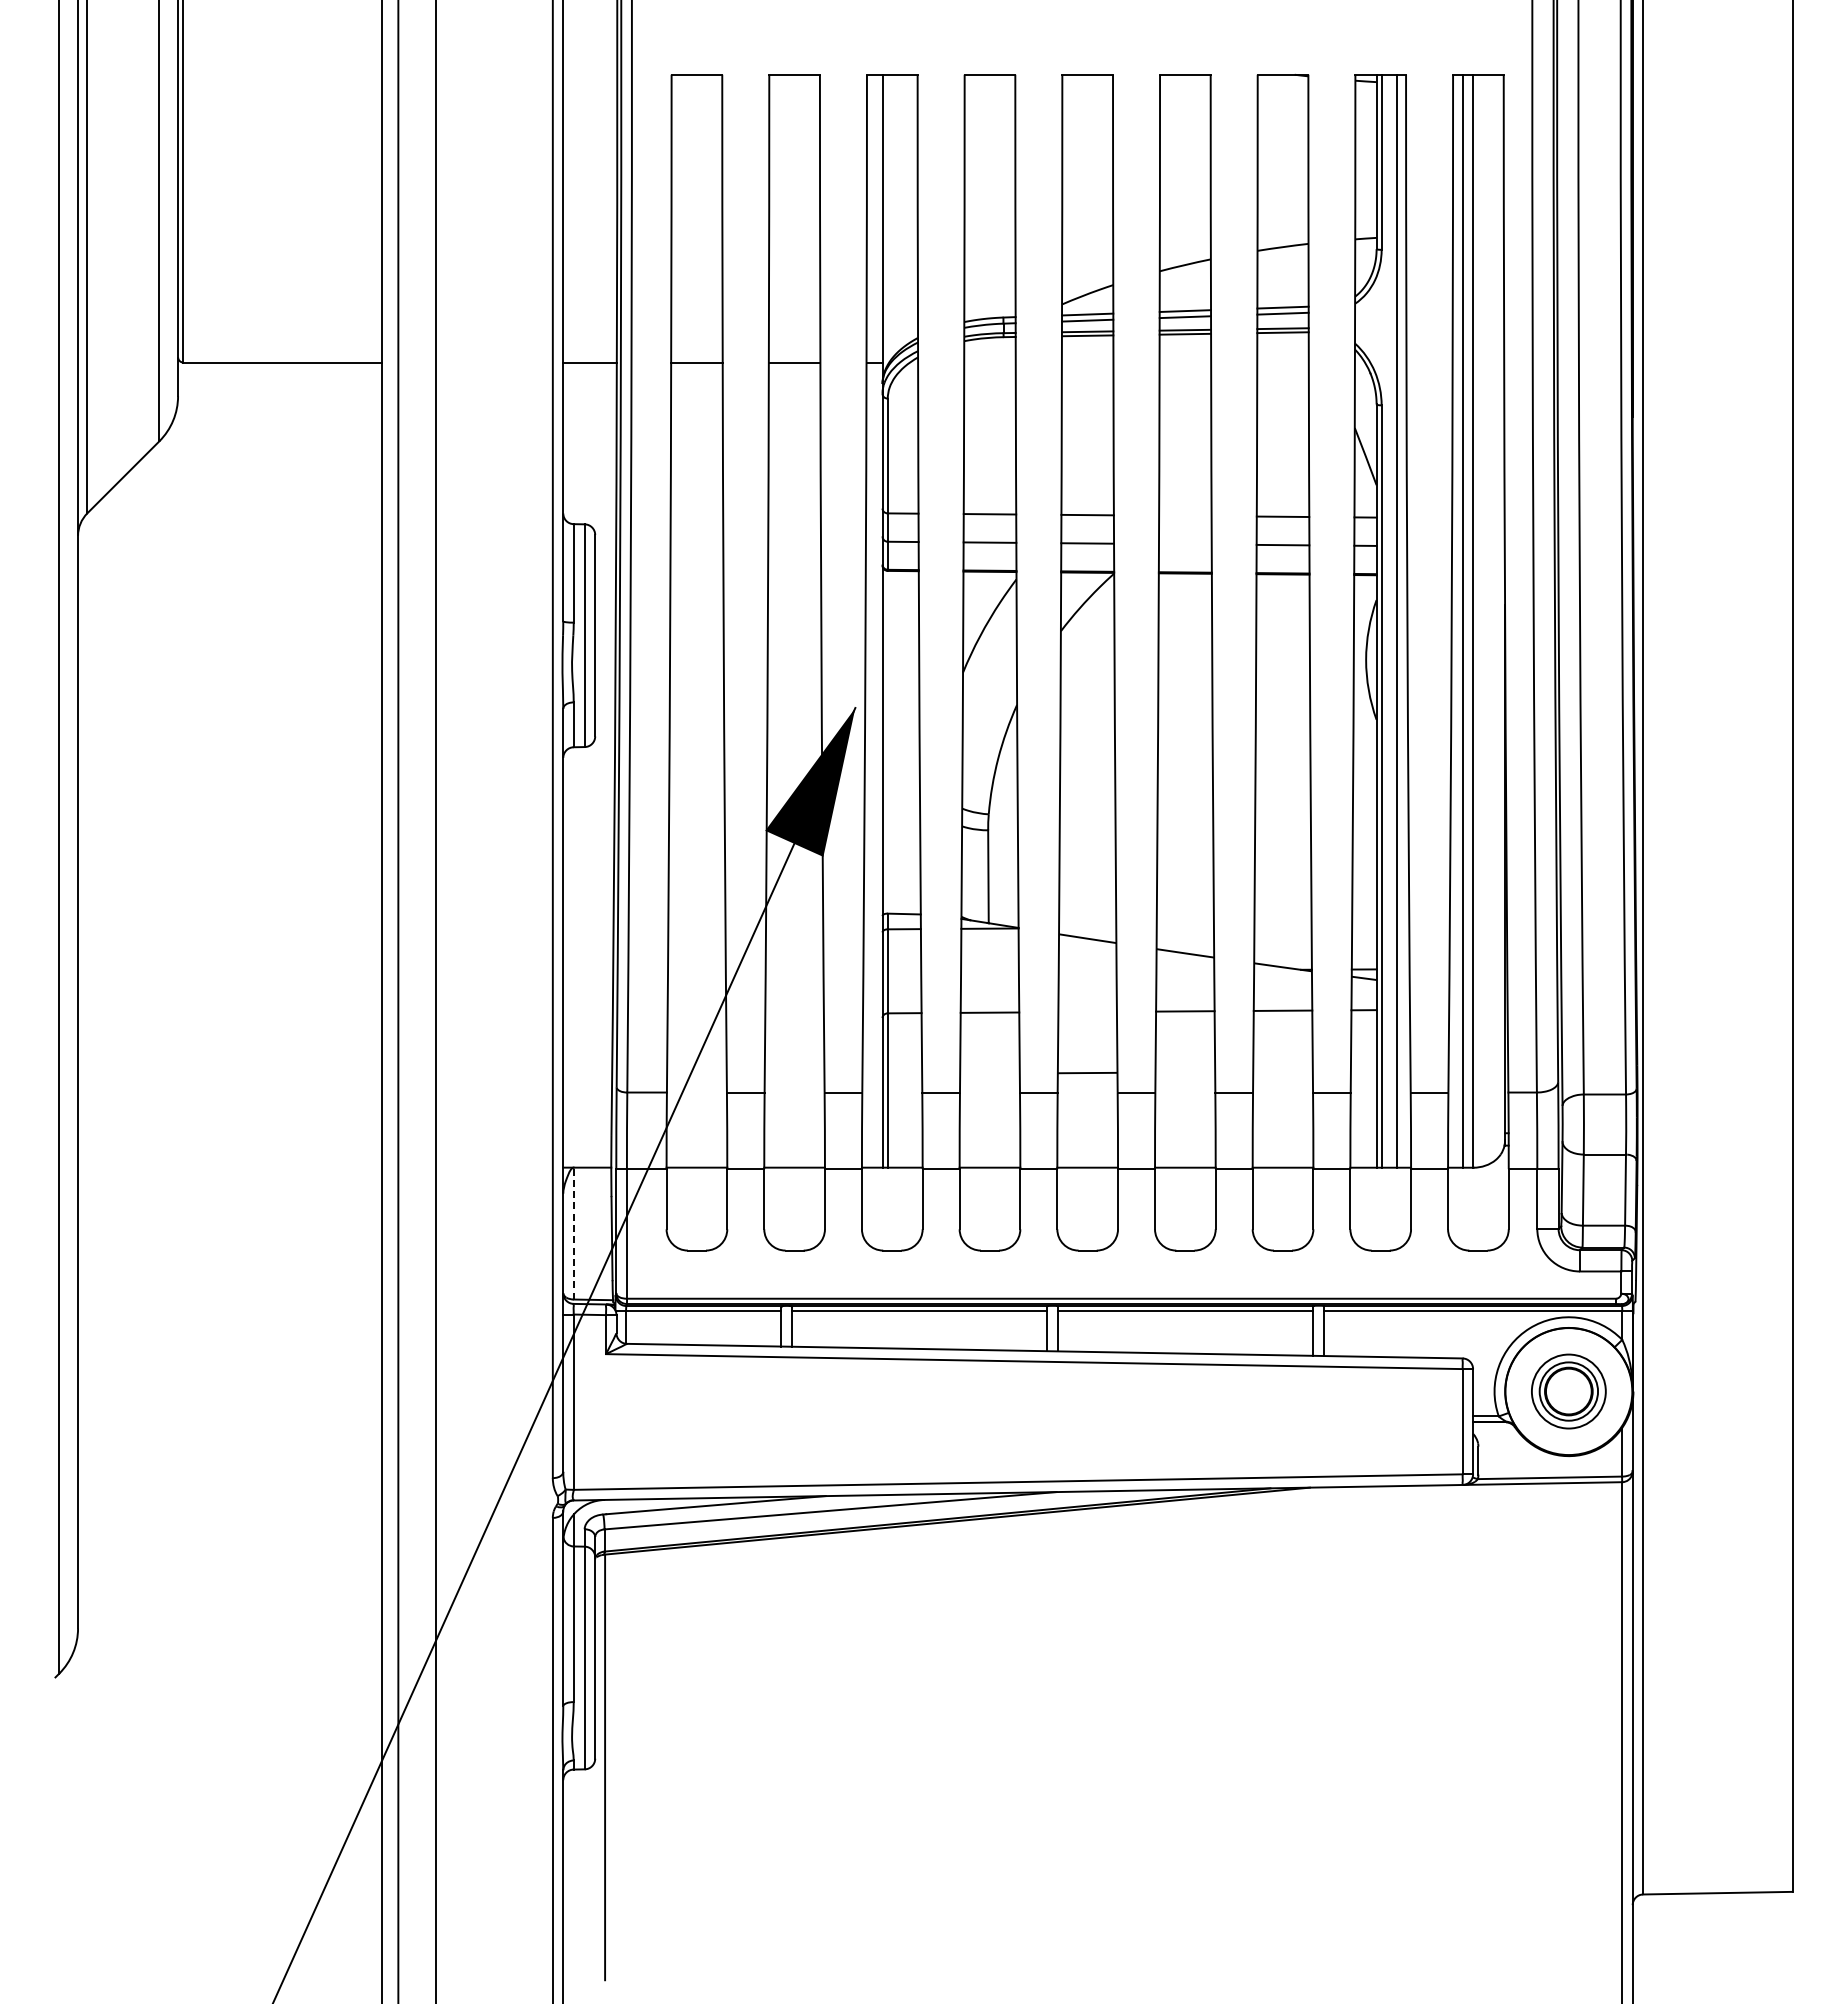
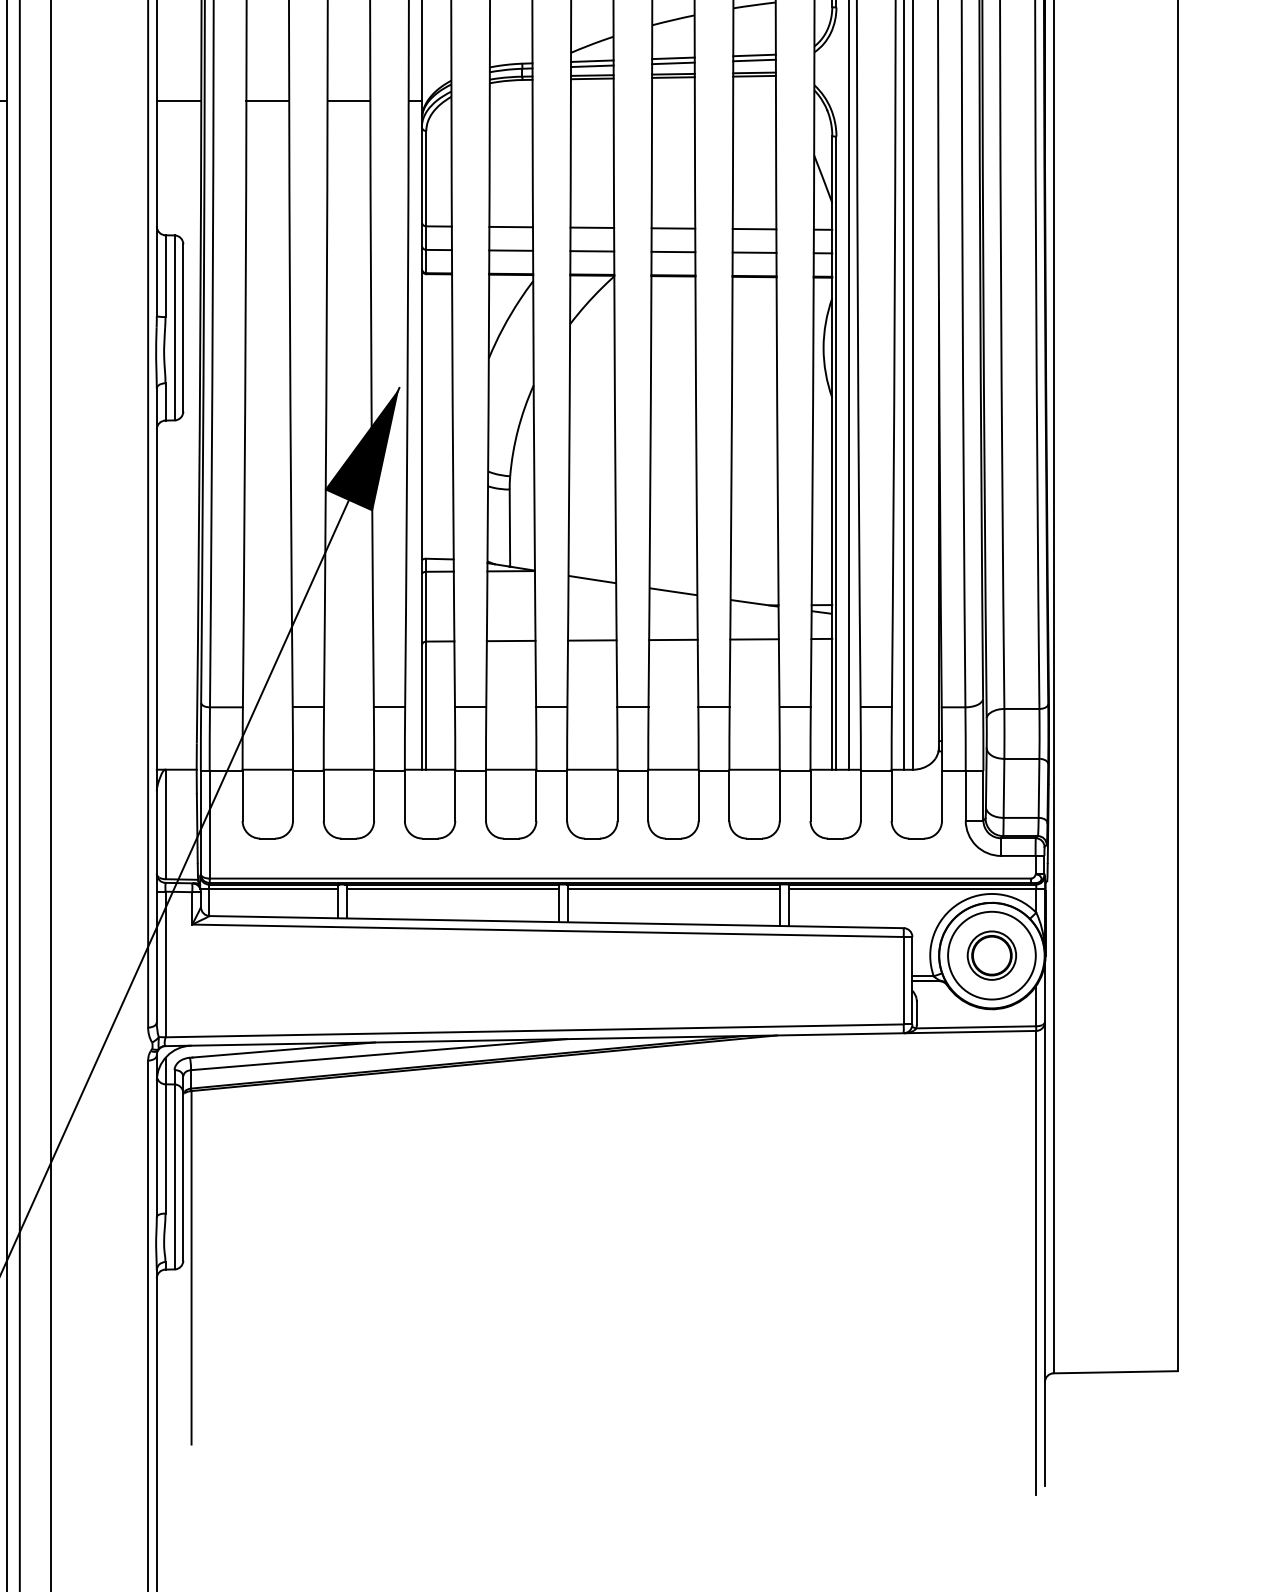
line: (1185, 515) -> (673, 228), added
line: (1185, 544) -> (673, 252), added
line: (1087, 1072) -> (592, 640), moved
line: (573, 1233) -> (165, 824), dashed -> solid
circle: (1568, 1391) -> (991, 955), size x1.43

